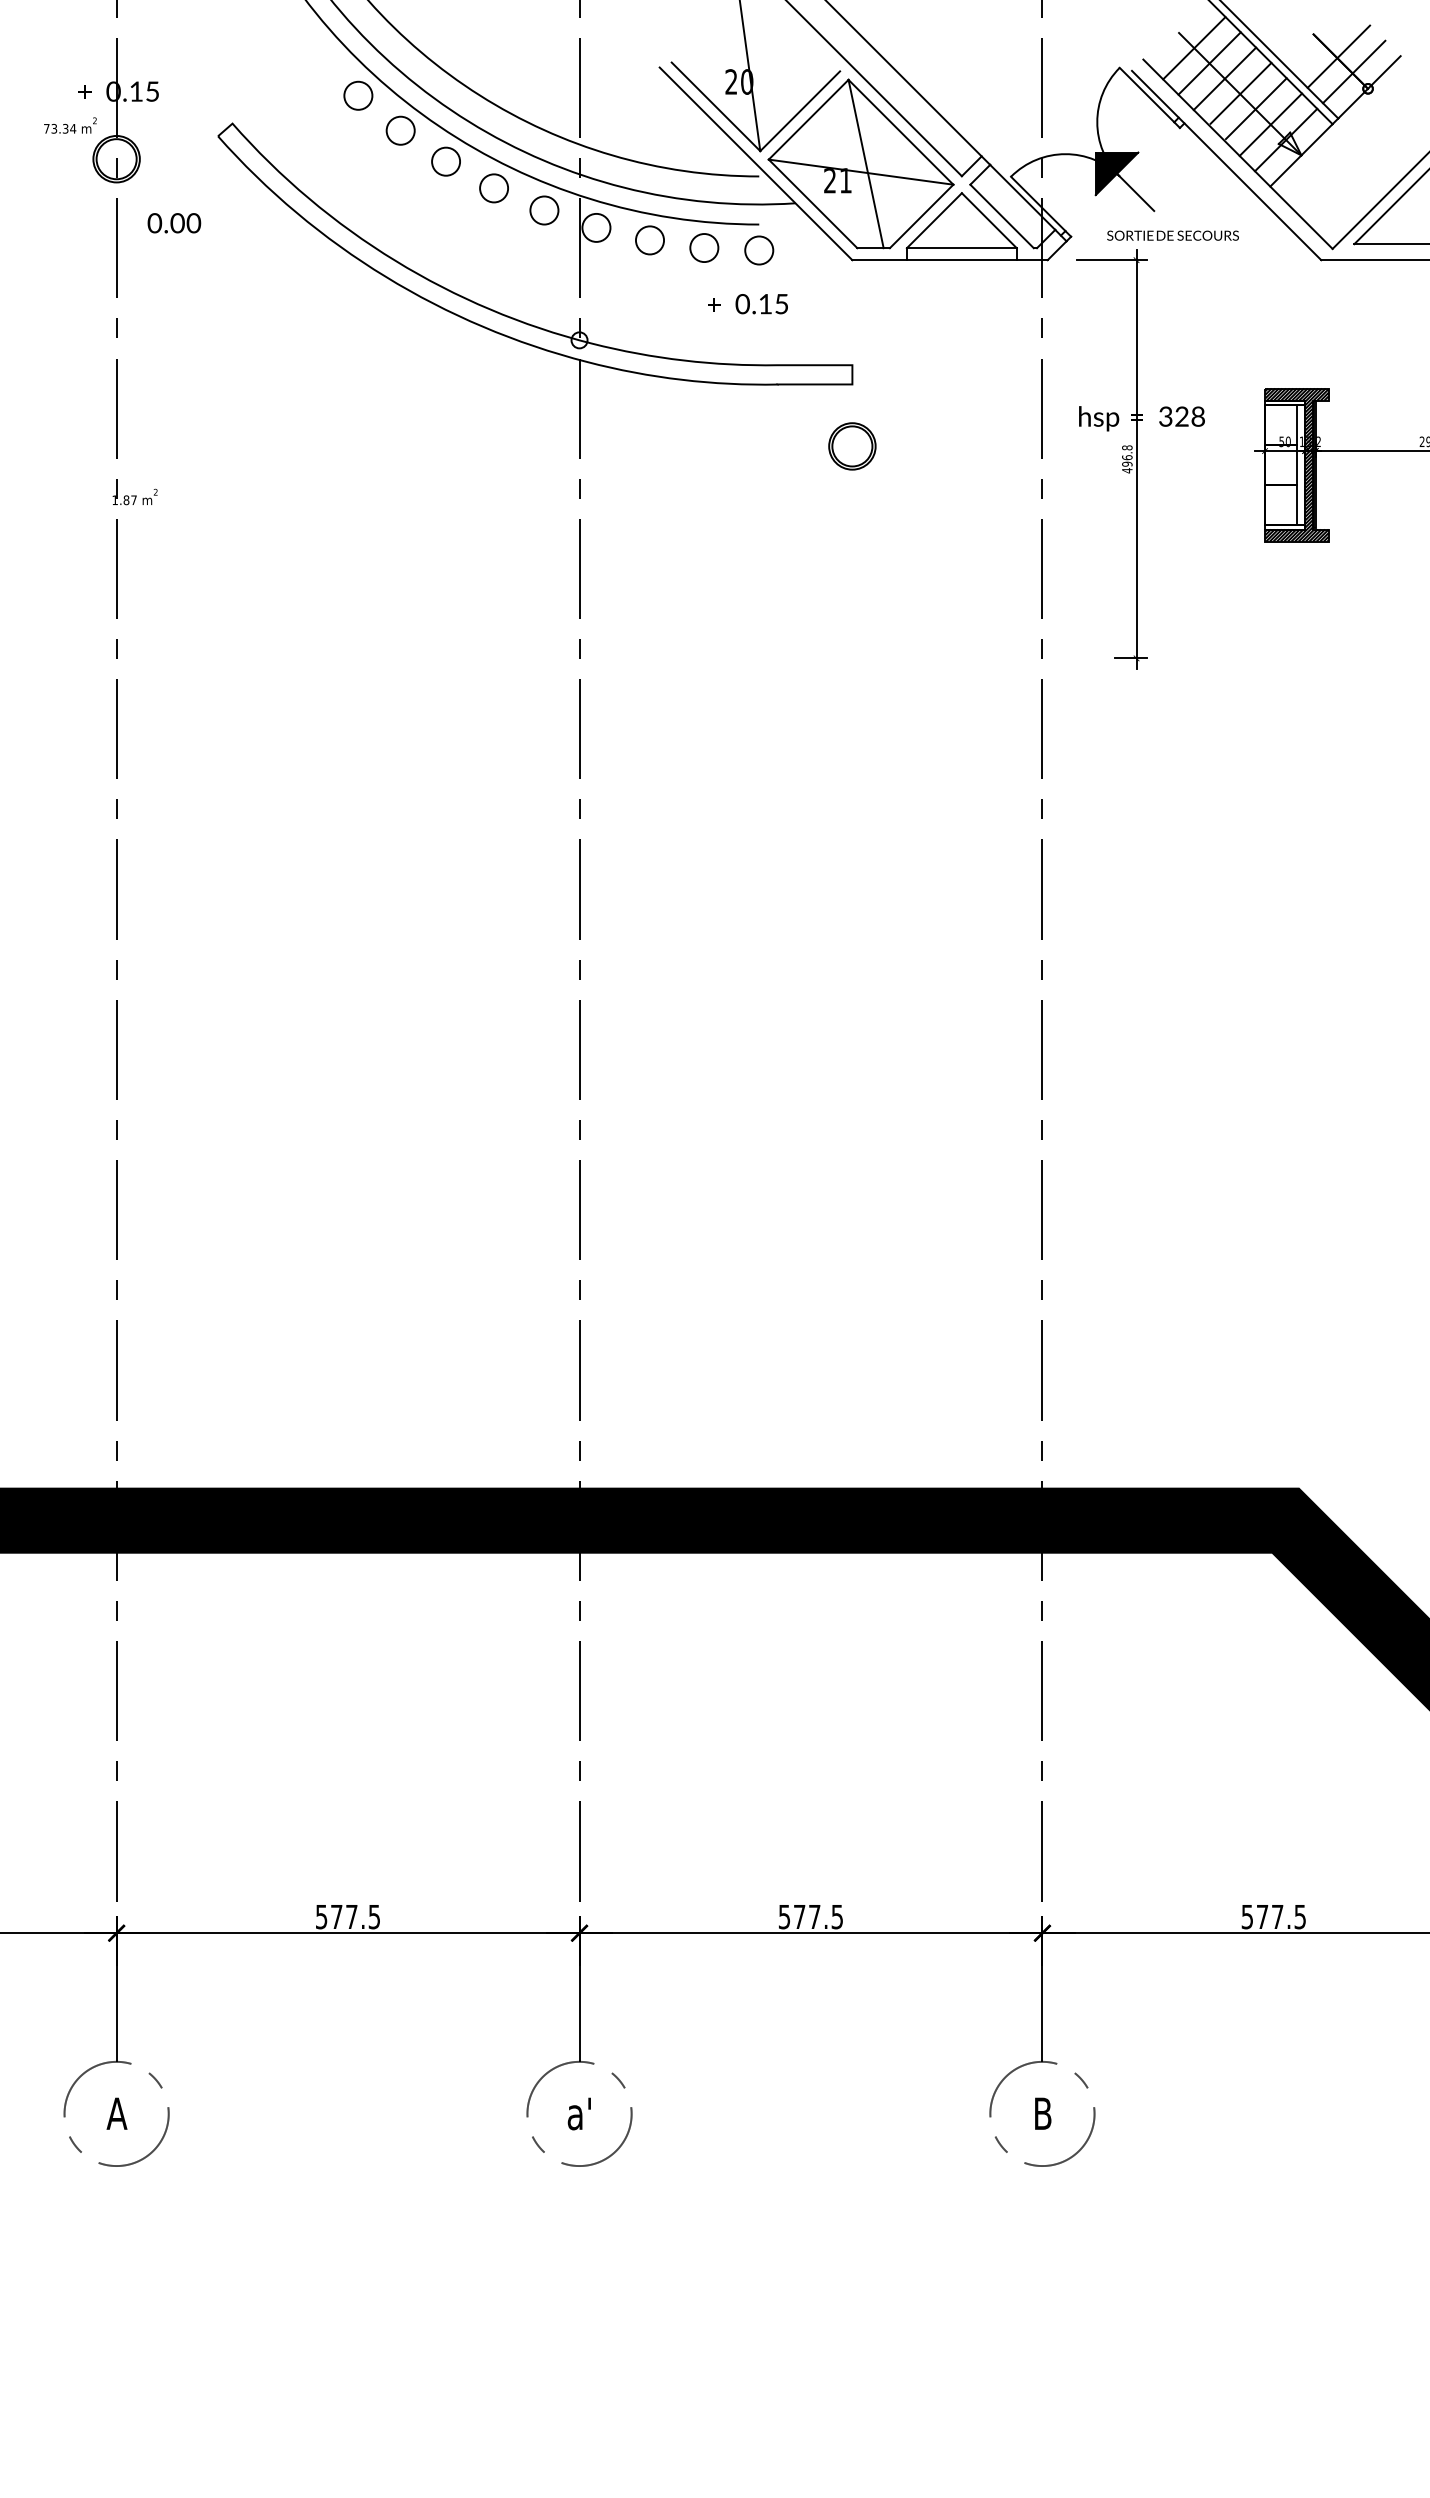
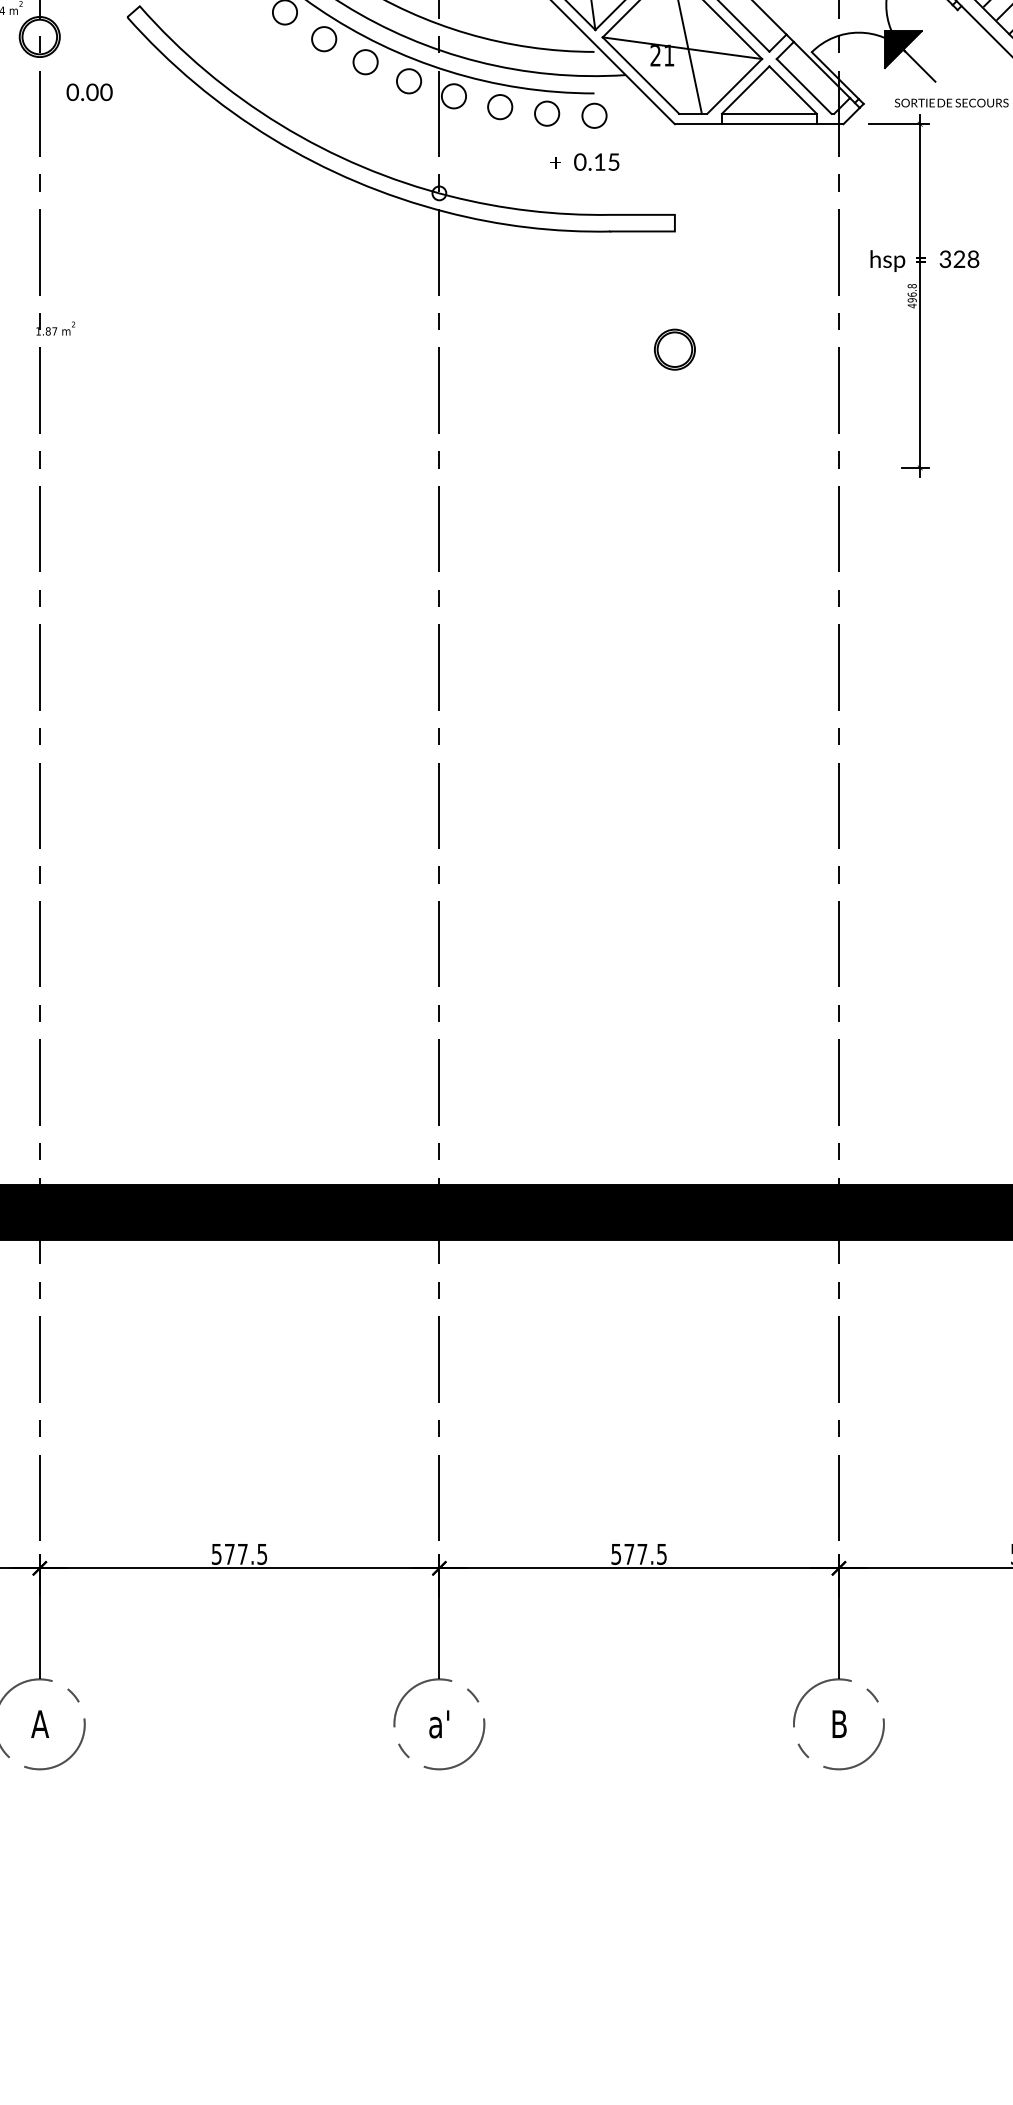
part: (852, 446) -> (674, 349), moved

